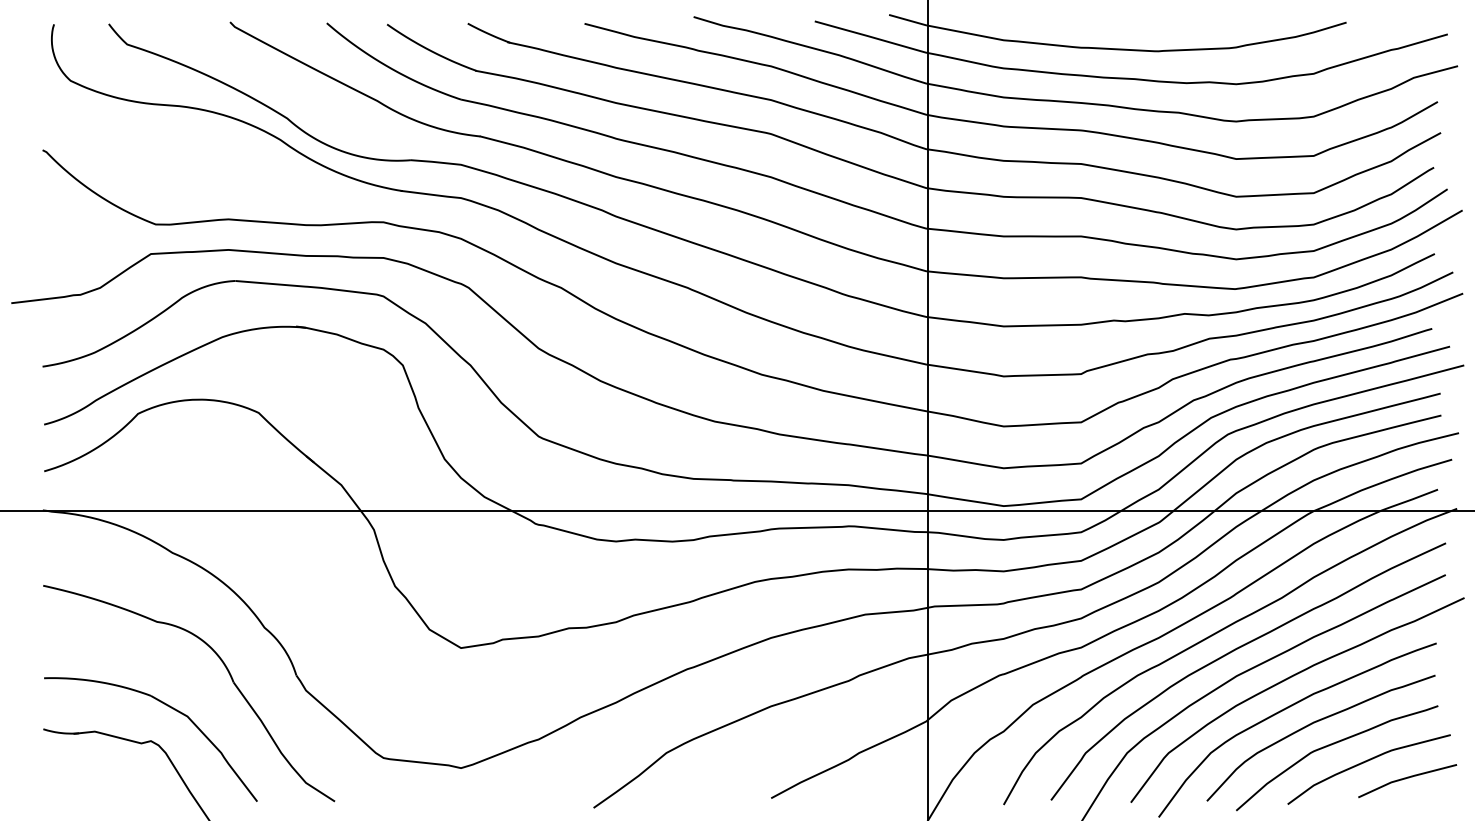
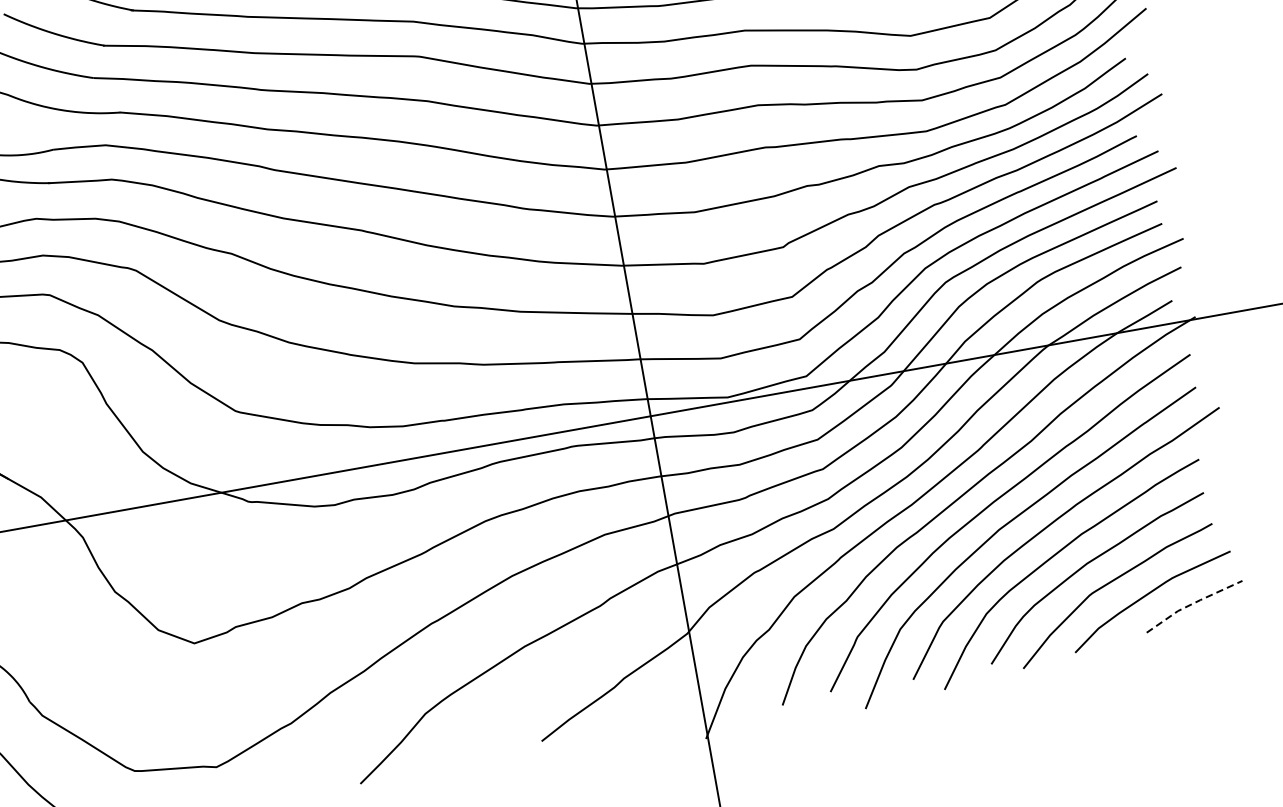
line: (1406, 778) -> (1192, 604), solid -> dashed

